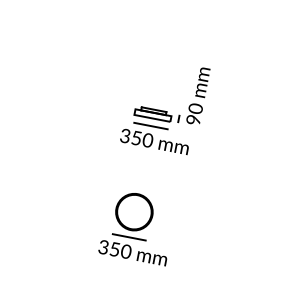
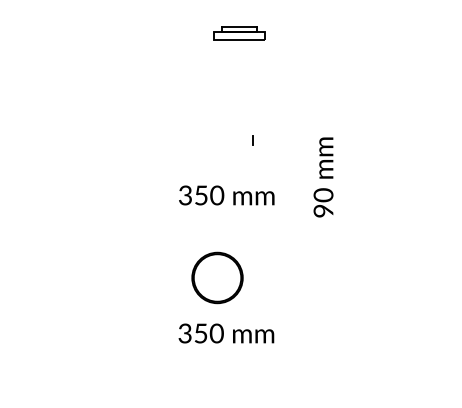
text: (198, 96) -> (323, 177), moved
part: (153, 114) -> (239, 33), moved
line: (150, 126) -> (217, 157), removed
text: (154, 141) -> (226, 195), moved
line: (129, 237) -> (217, 313), removed

